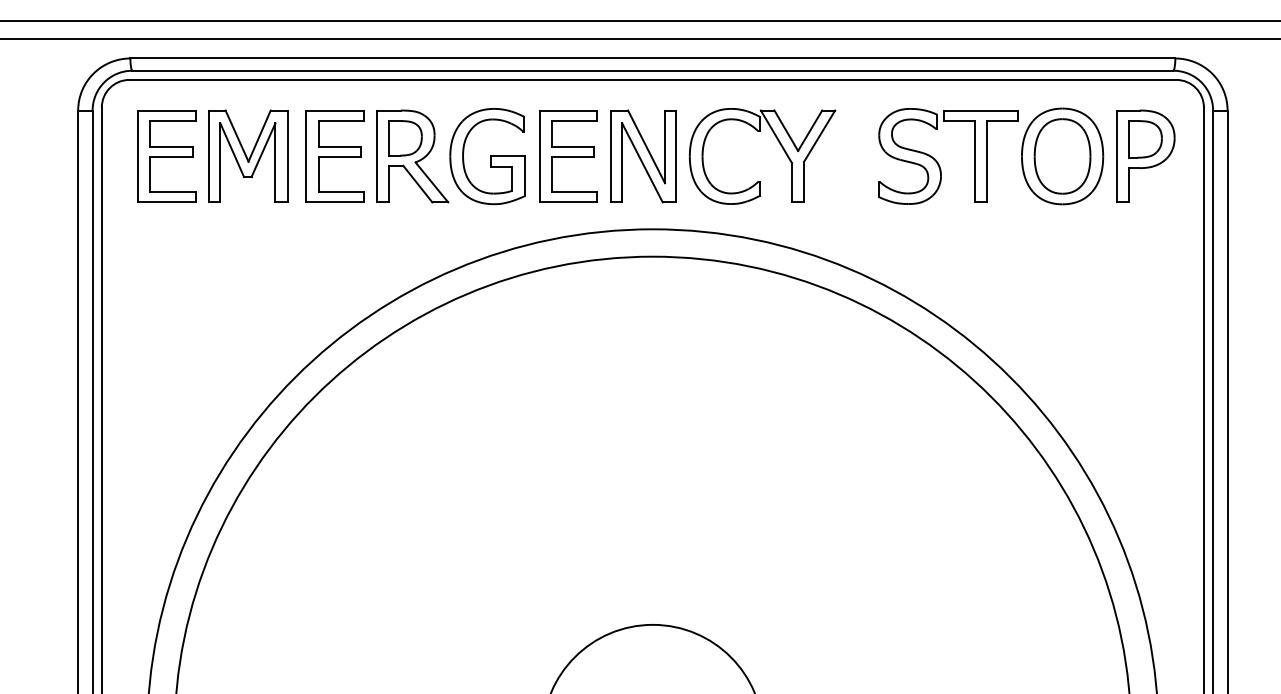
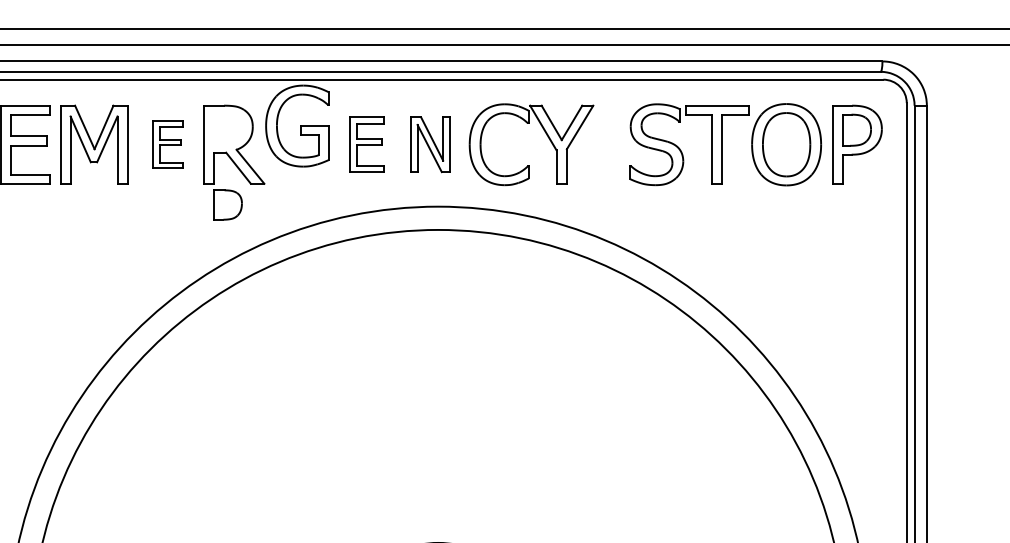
part: (405, 138) -> (228, 205), moved
part: (334, 156) -> (167, 144), size x0.6
part: (487, 156) -> (297, 126), moved
part: (568, 156) -> (366, 144), size x0.7
part: (643, 156) -> (430, 144), size x0.7

